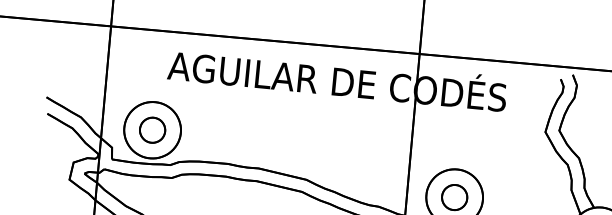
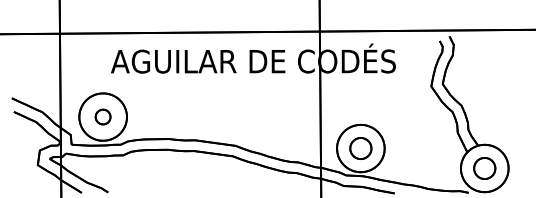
part: (151, 129) -> (102, 116), size x0.7

